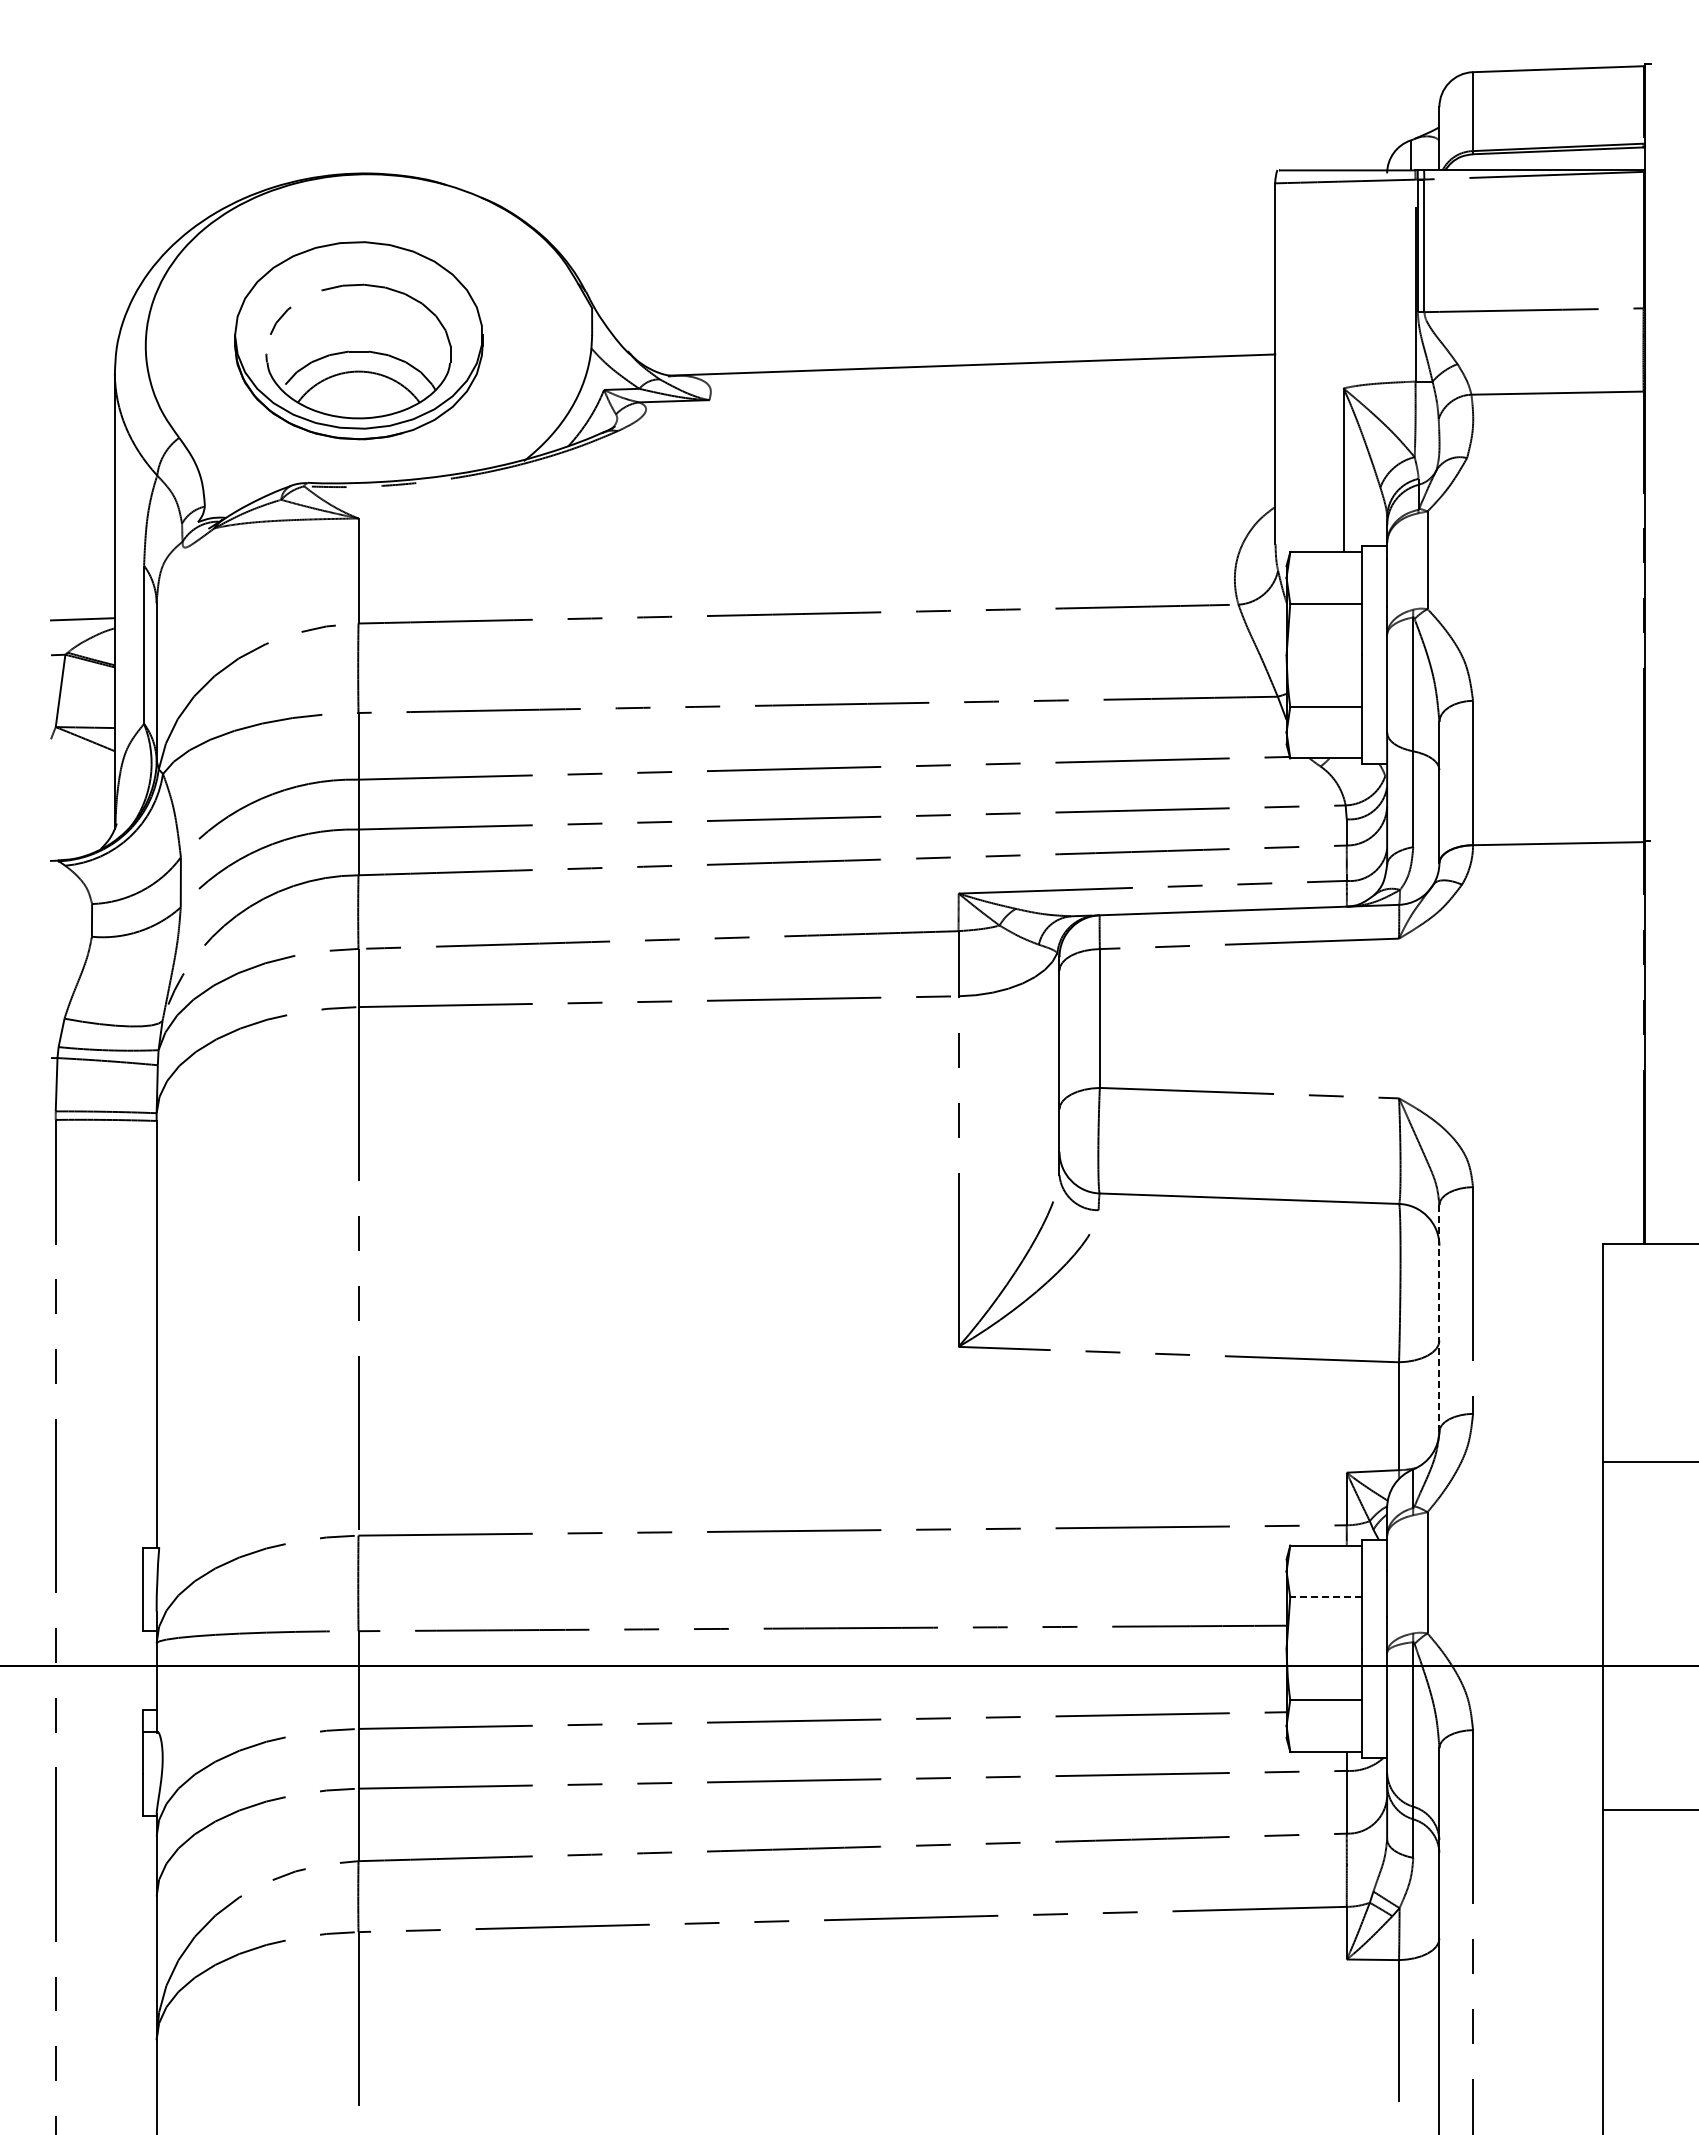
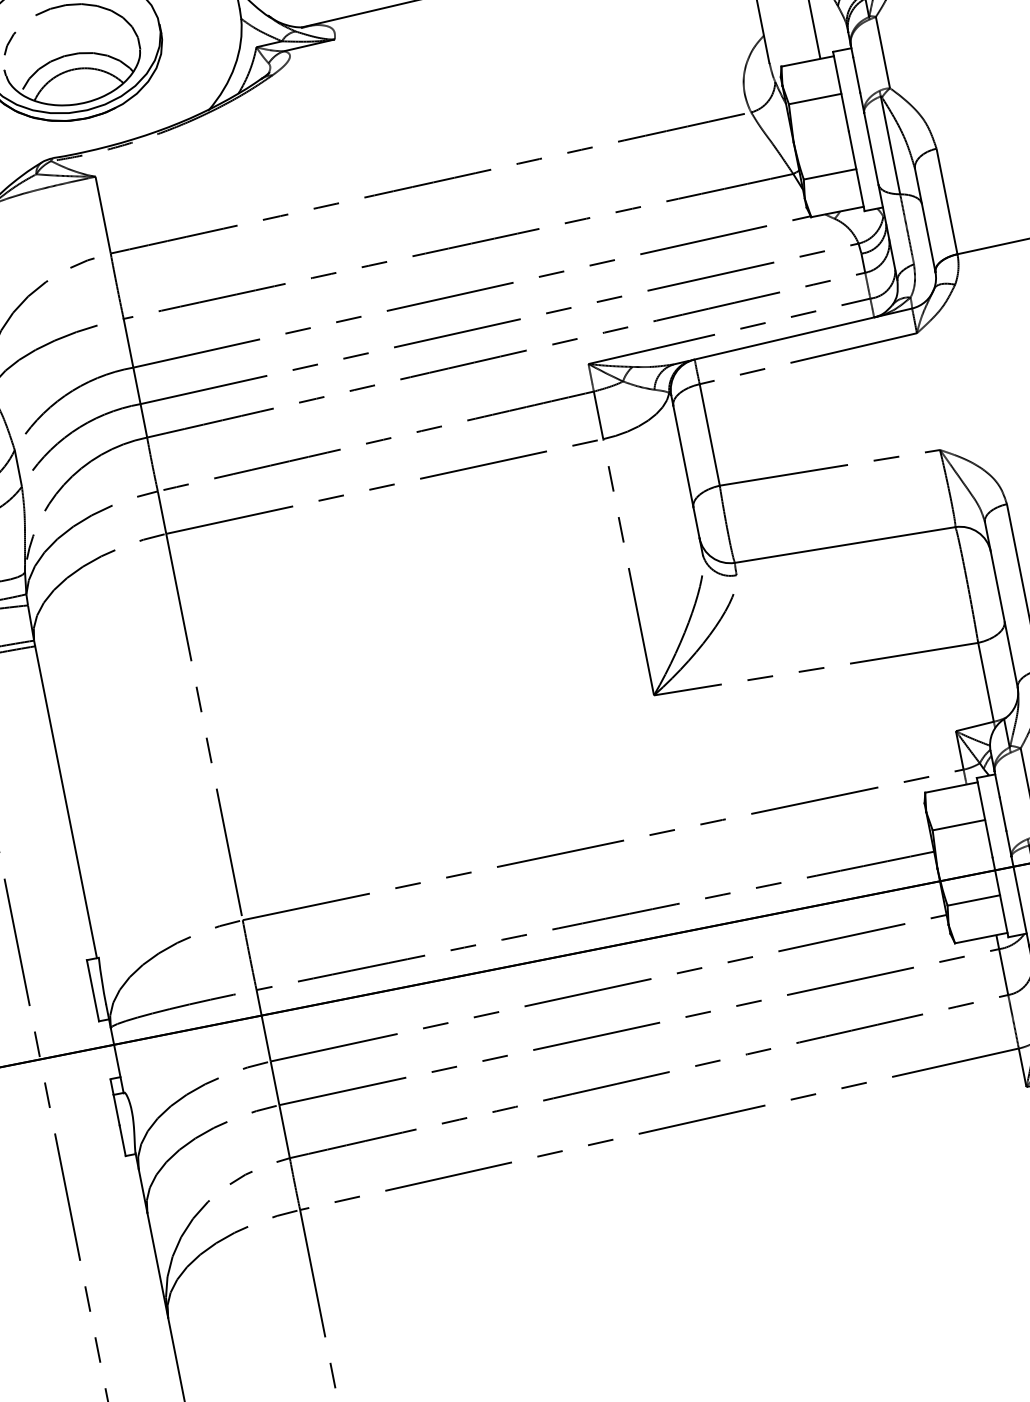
line: (1439, 1317) -> (1001, 604), dashed -> solid
line: (1326, 1597) -> (959, 825), dashed -> solid

